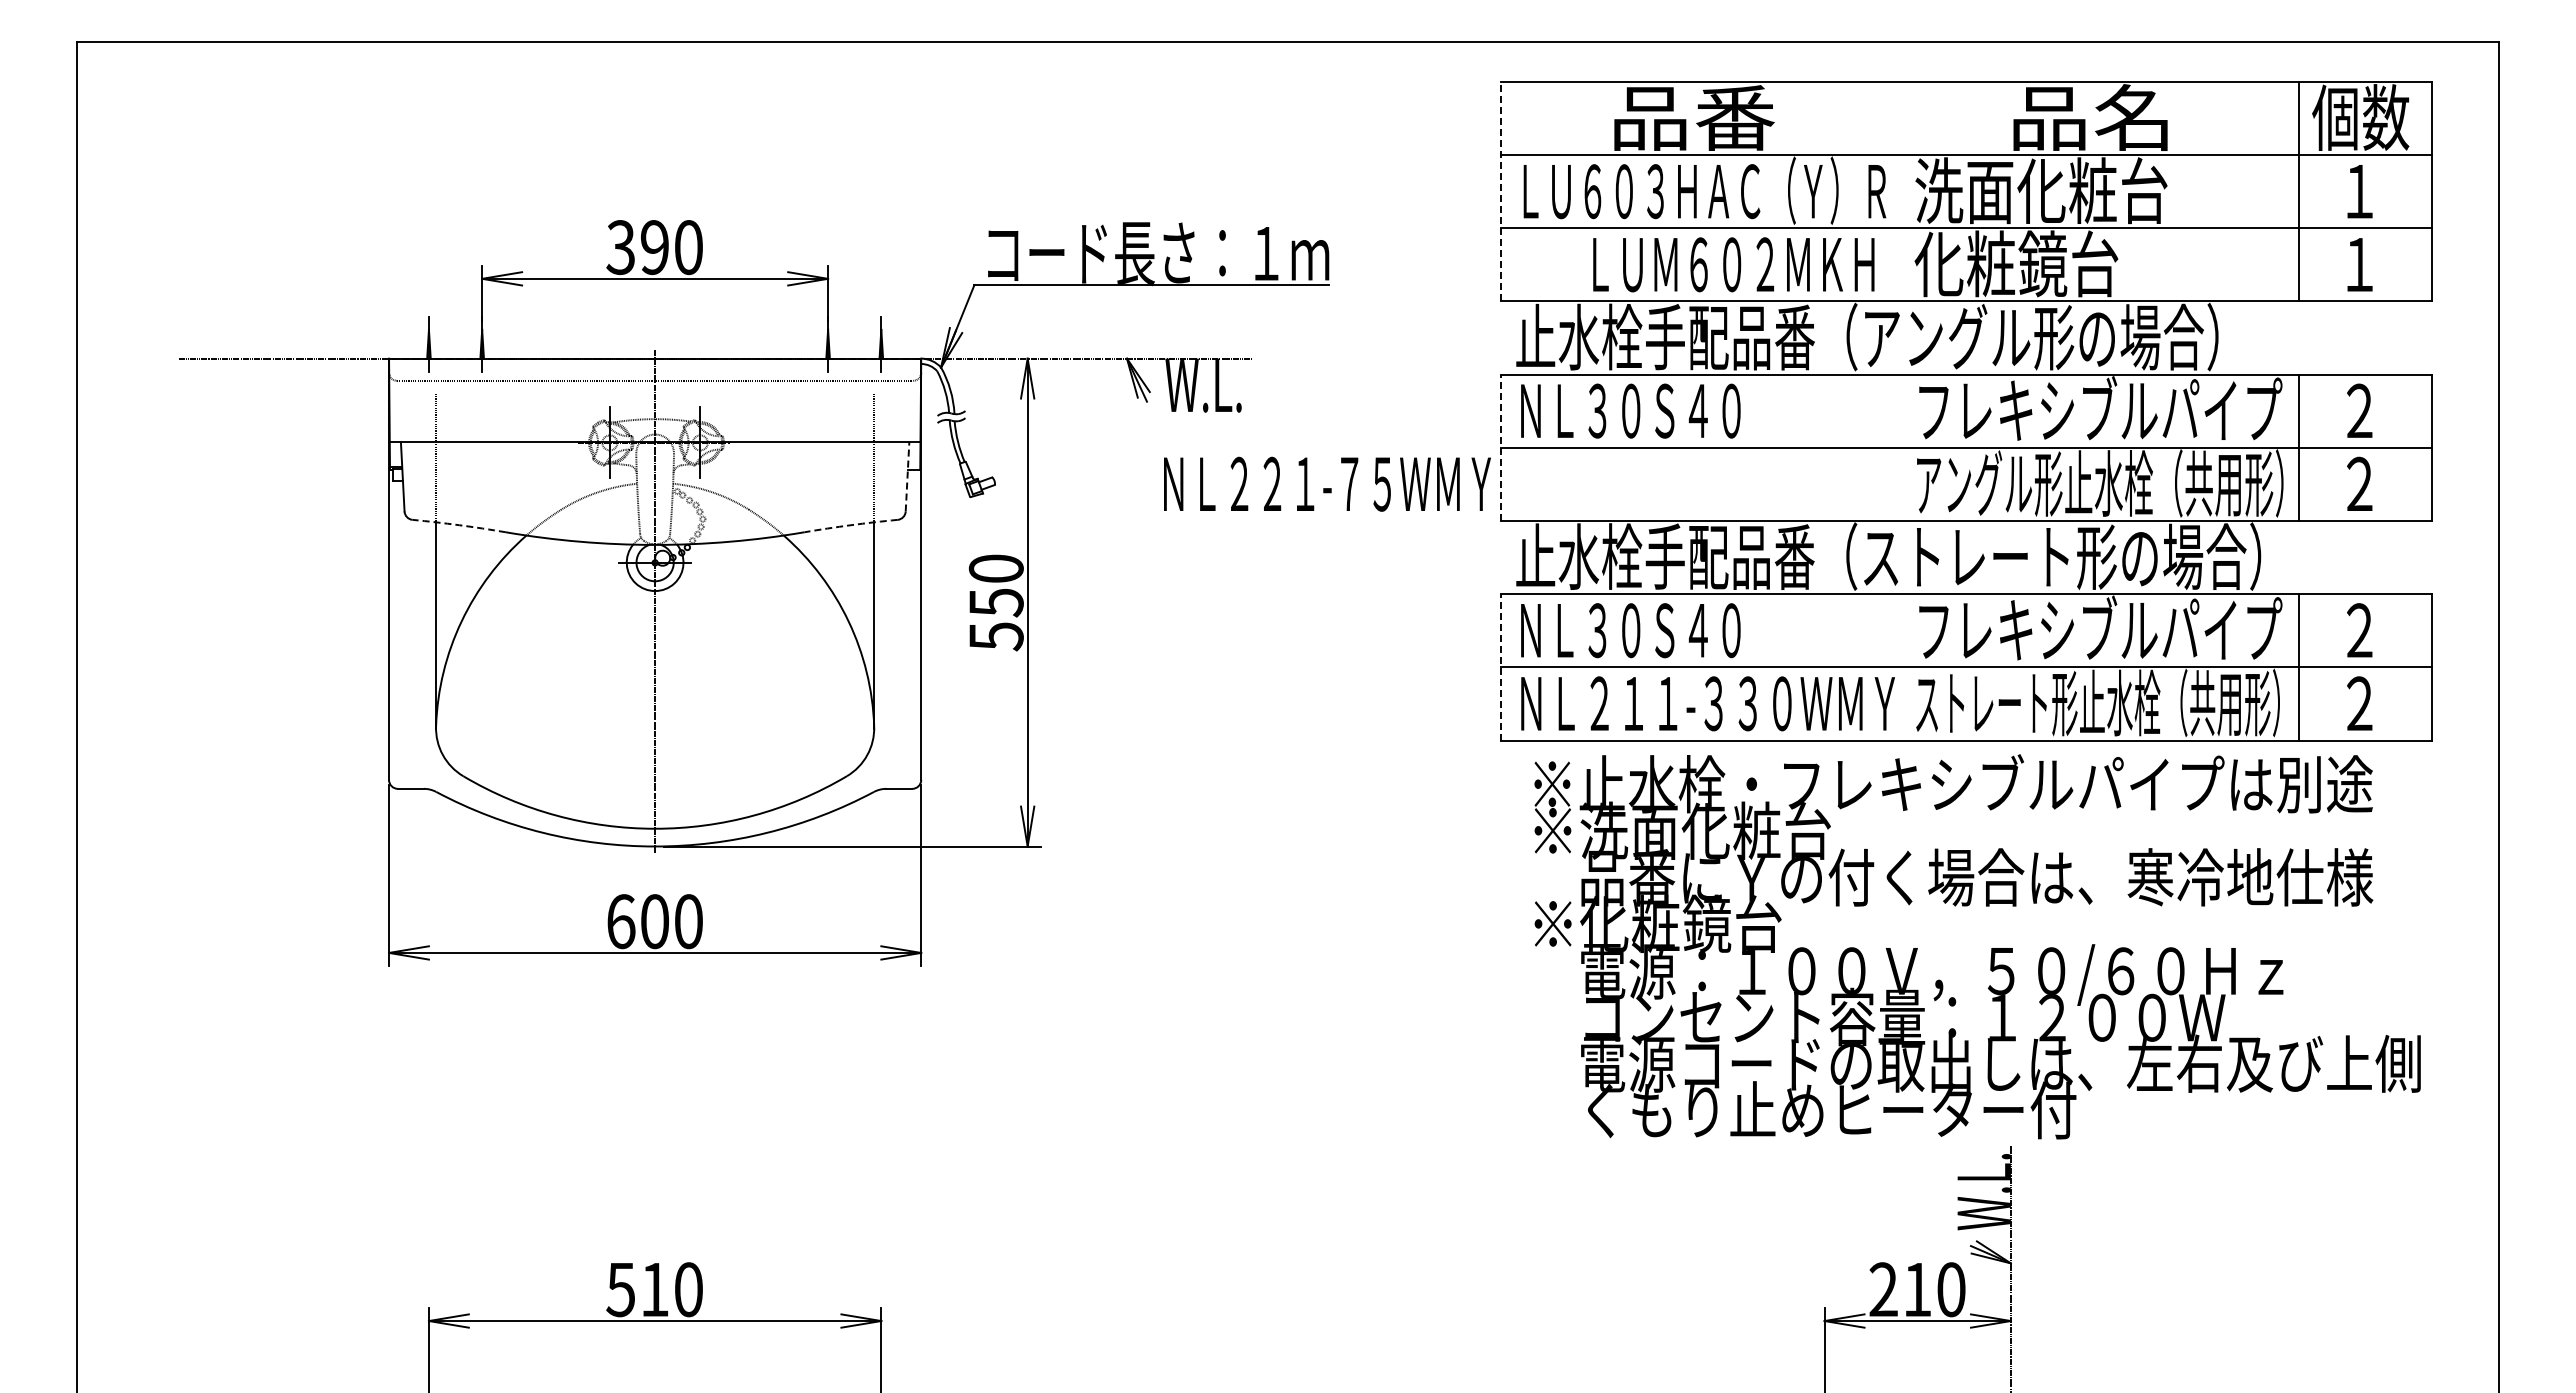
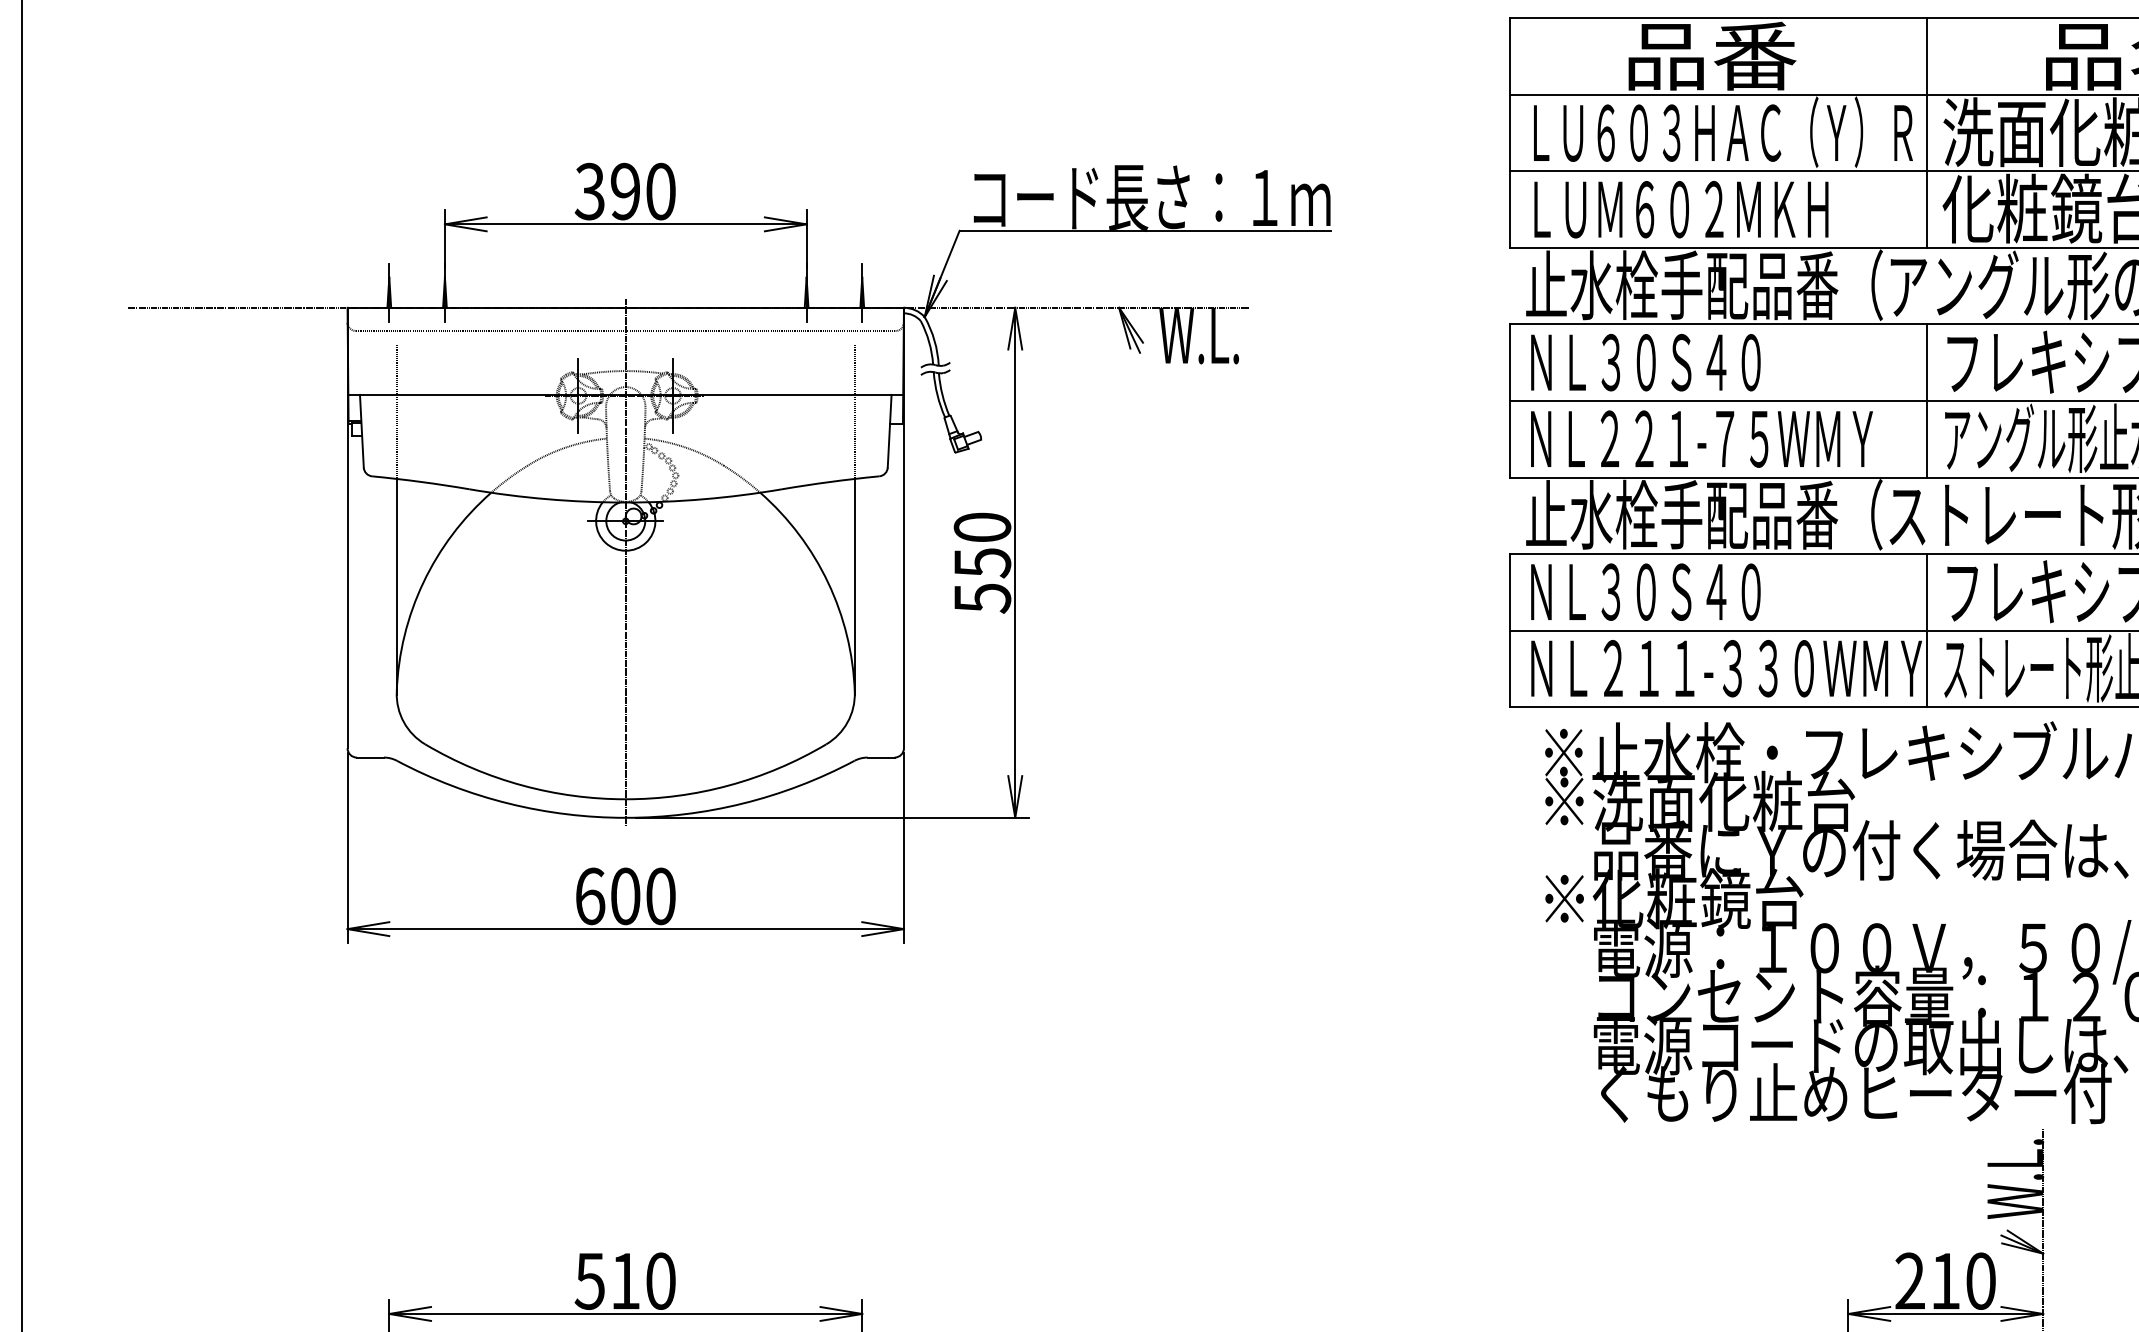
line: (1500, 191) -> (1509, 133), dashed -> solid
line: (1900, 191) -> (1927, 133), added
text: (1733, 264) -> (1681, 209), moved
line: (1500, 447) -> (1509, 400), dashed -> solid
line: (1900, 447) -> (1927, 400), added
line: (907, 476) -> (889, 431), dashed -> solid
text: (1327, 483) -> (1701, 438), moved
arc: (459, 525) -> (421, 482), dashed -> solid
arc: (850, 525) -> (830, 482), dashed -> solid
line: (1500, 666) -> (1509, 629), dashed -> solid
line: (1900, 667) -> (1927, 630), added

